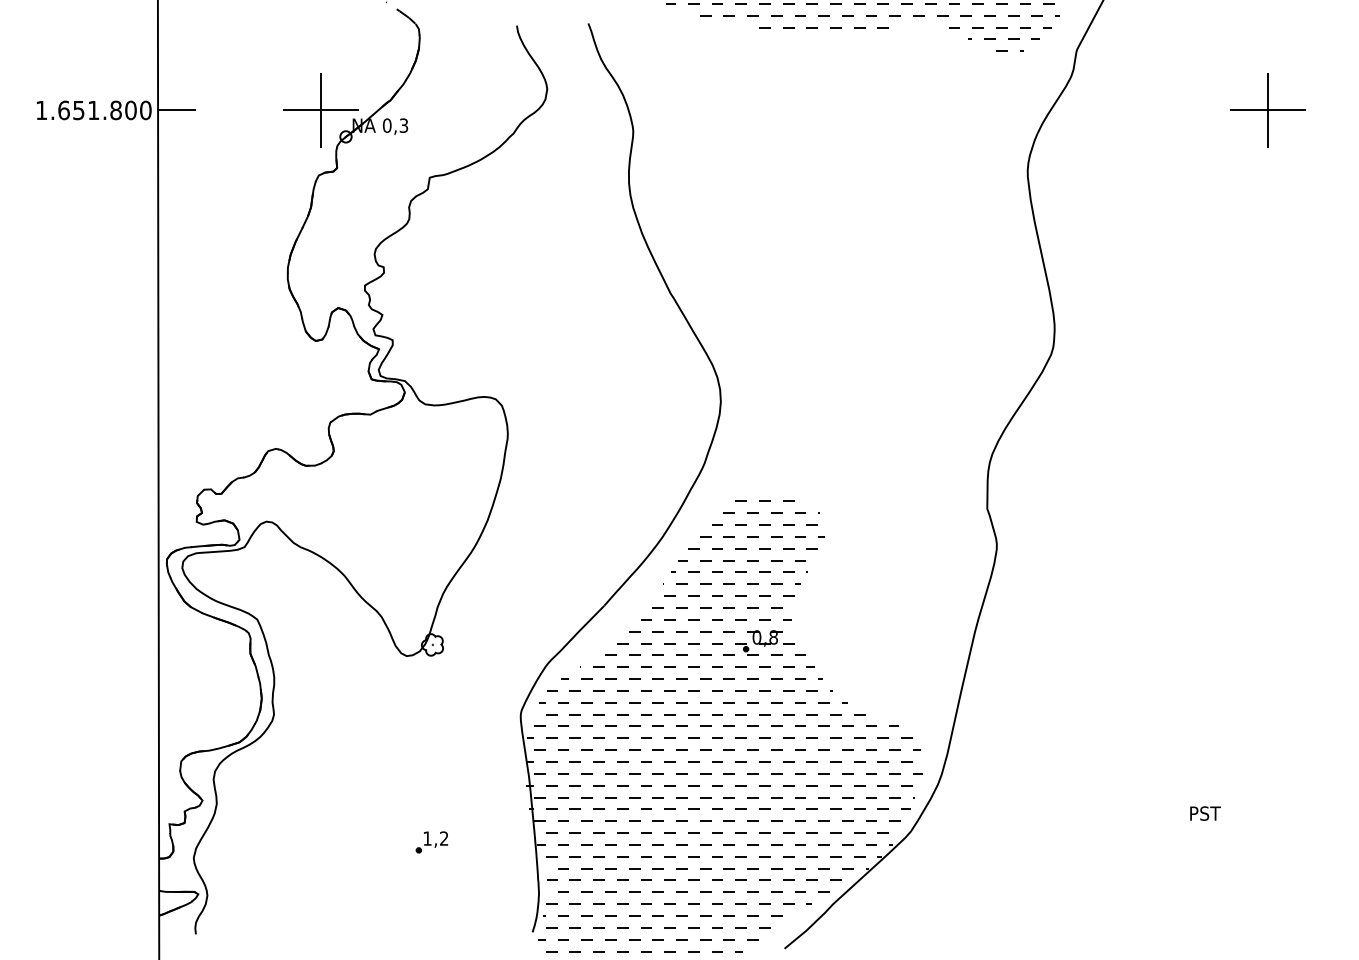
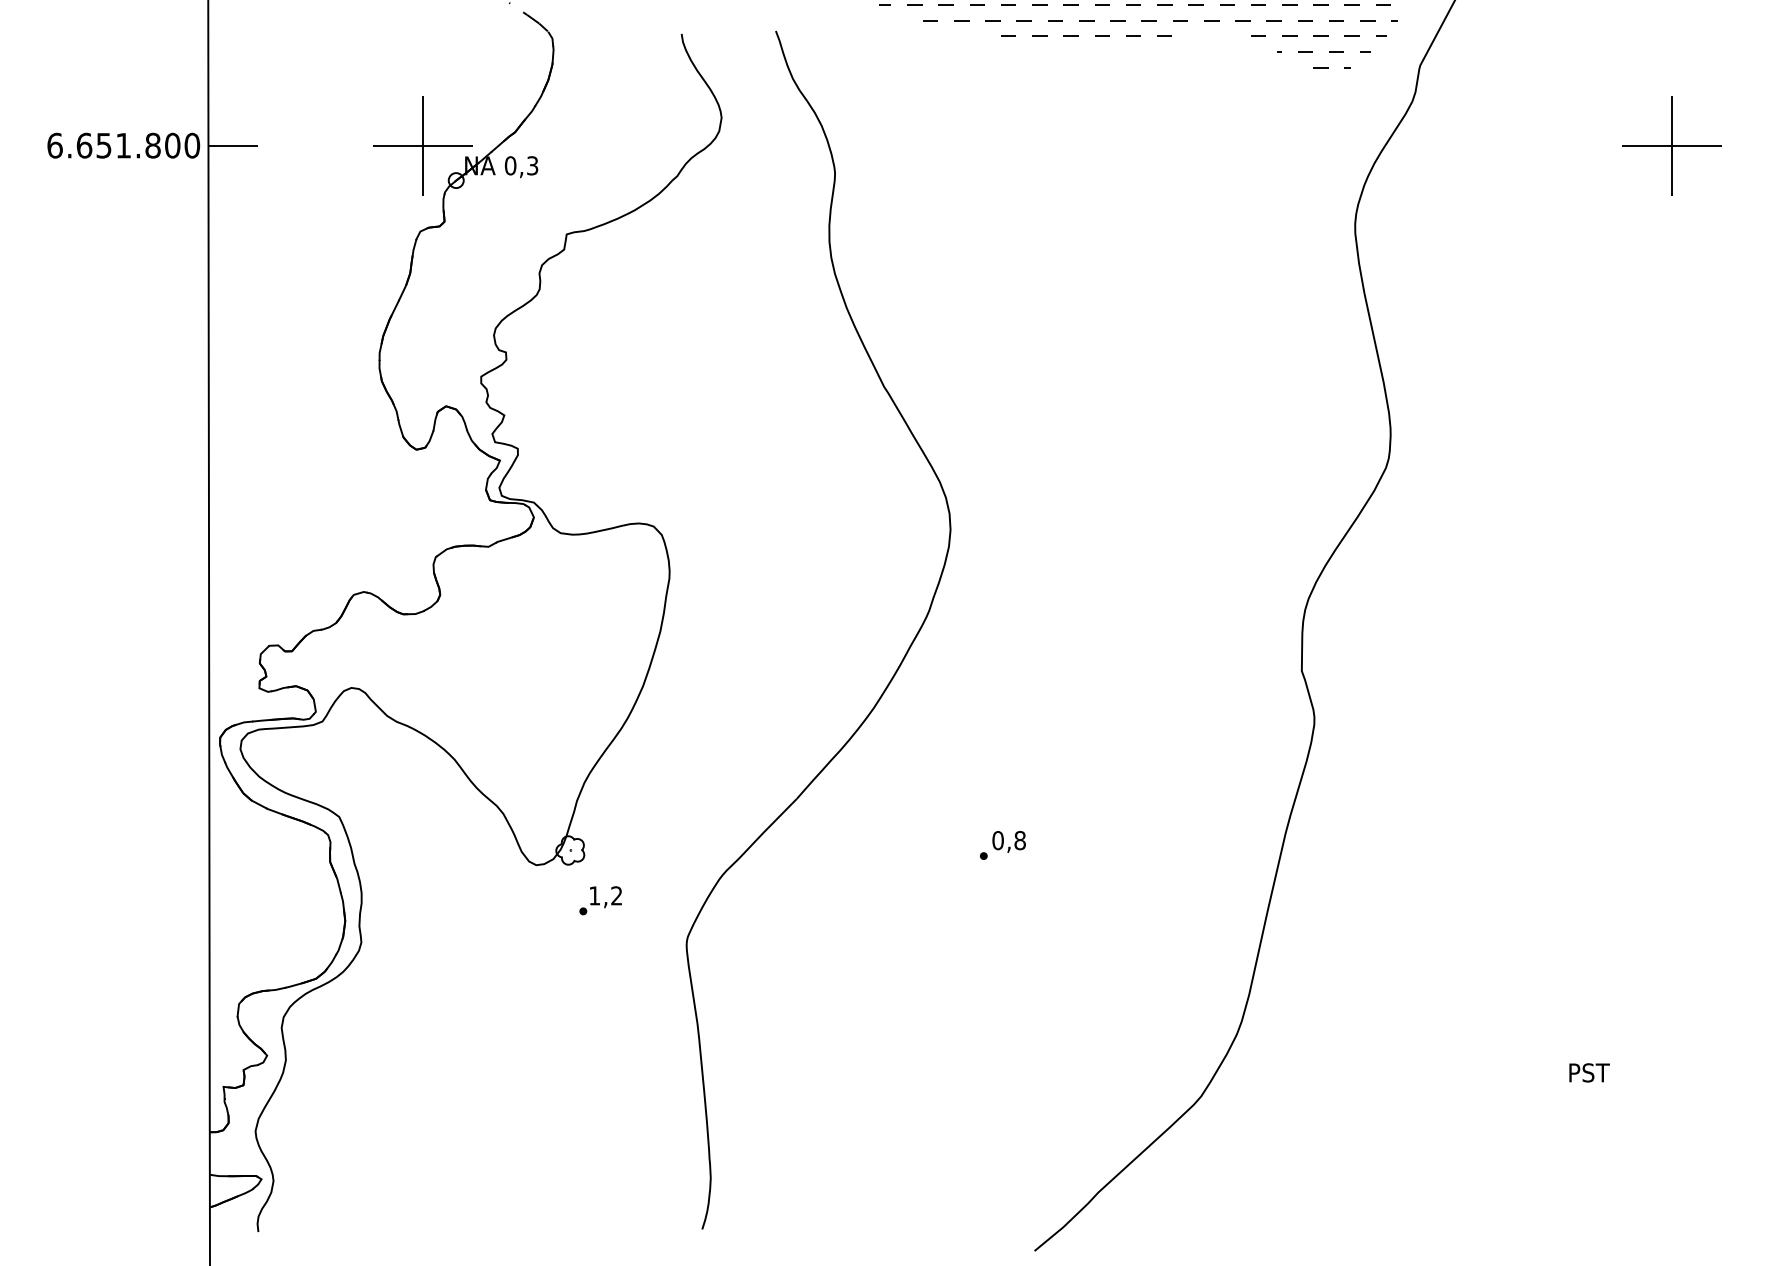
text: (41, 110) -> (54, 145), 1.651.800 -> 6.651.800
hatch: (723, 726) -> (954, 957), removed
part: (431, 842) -> (600, 900), moved

